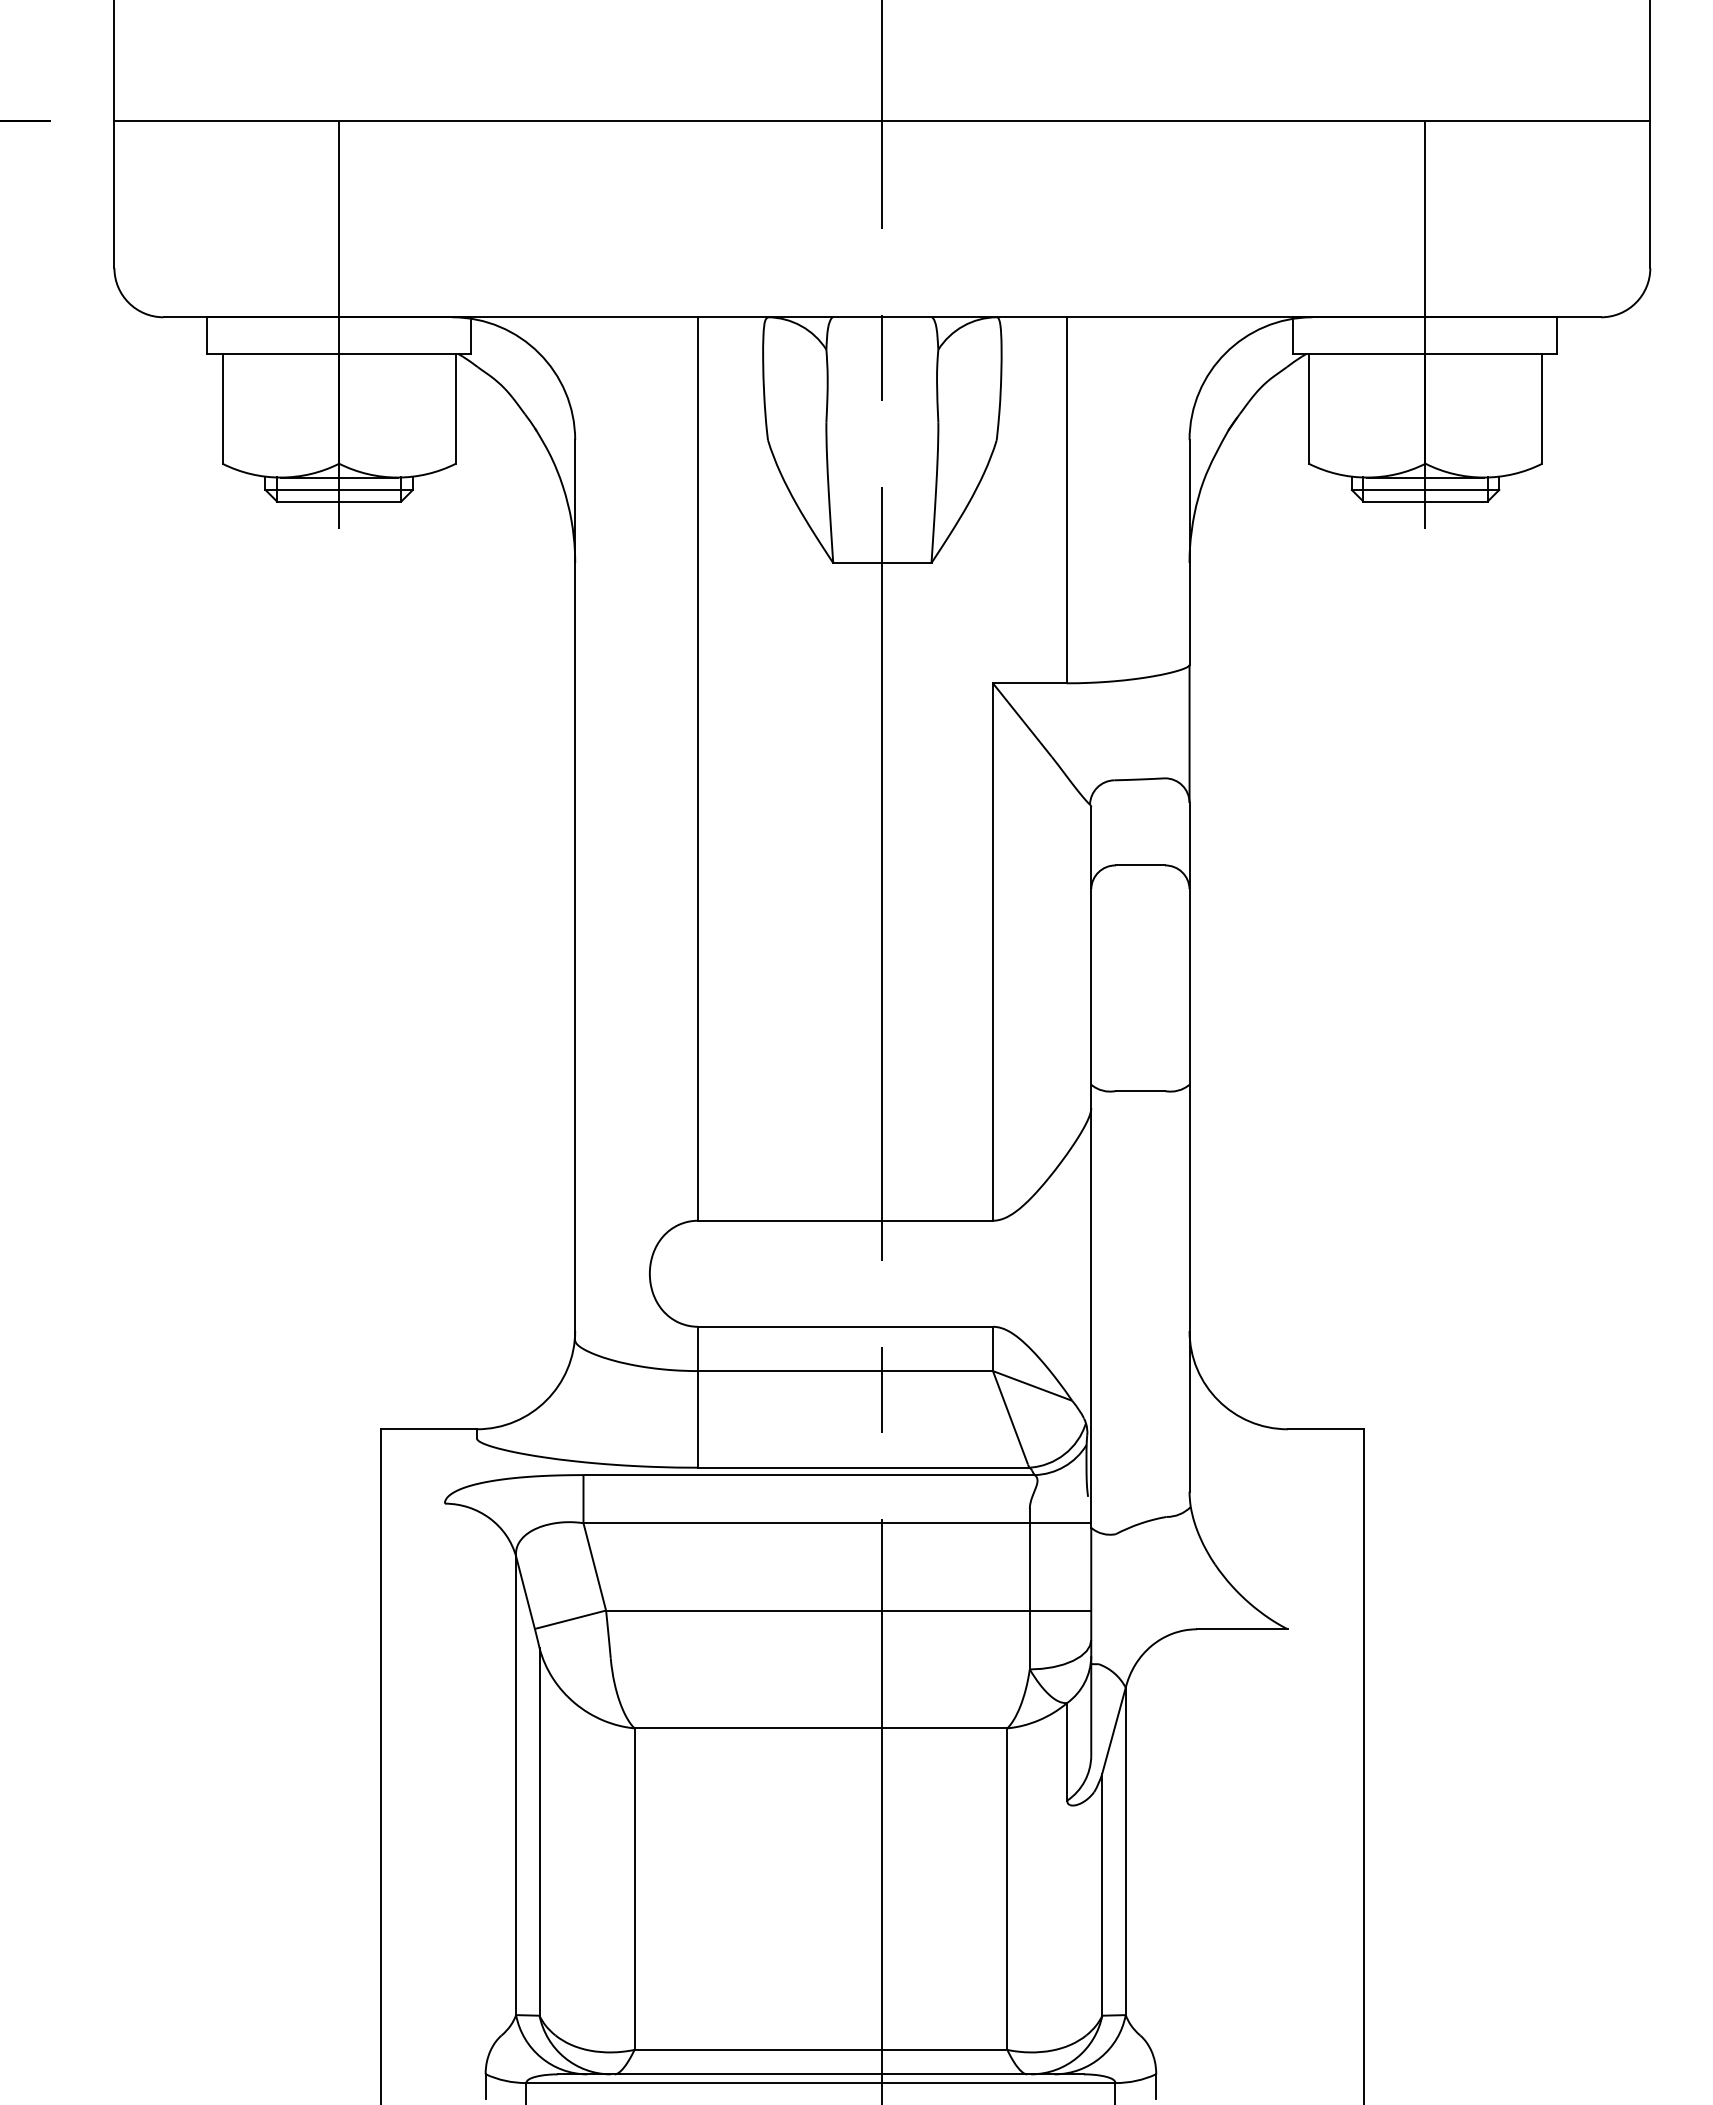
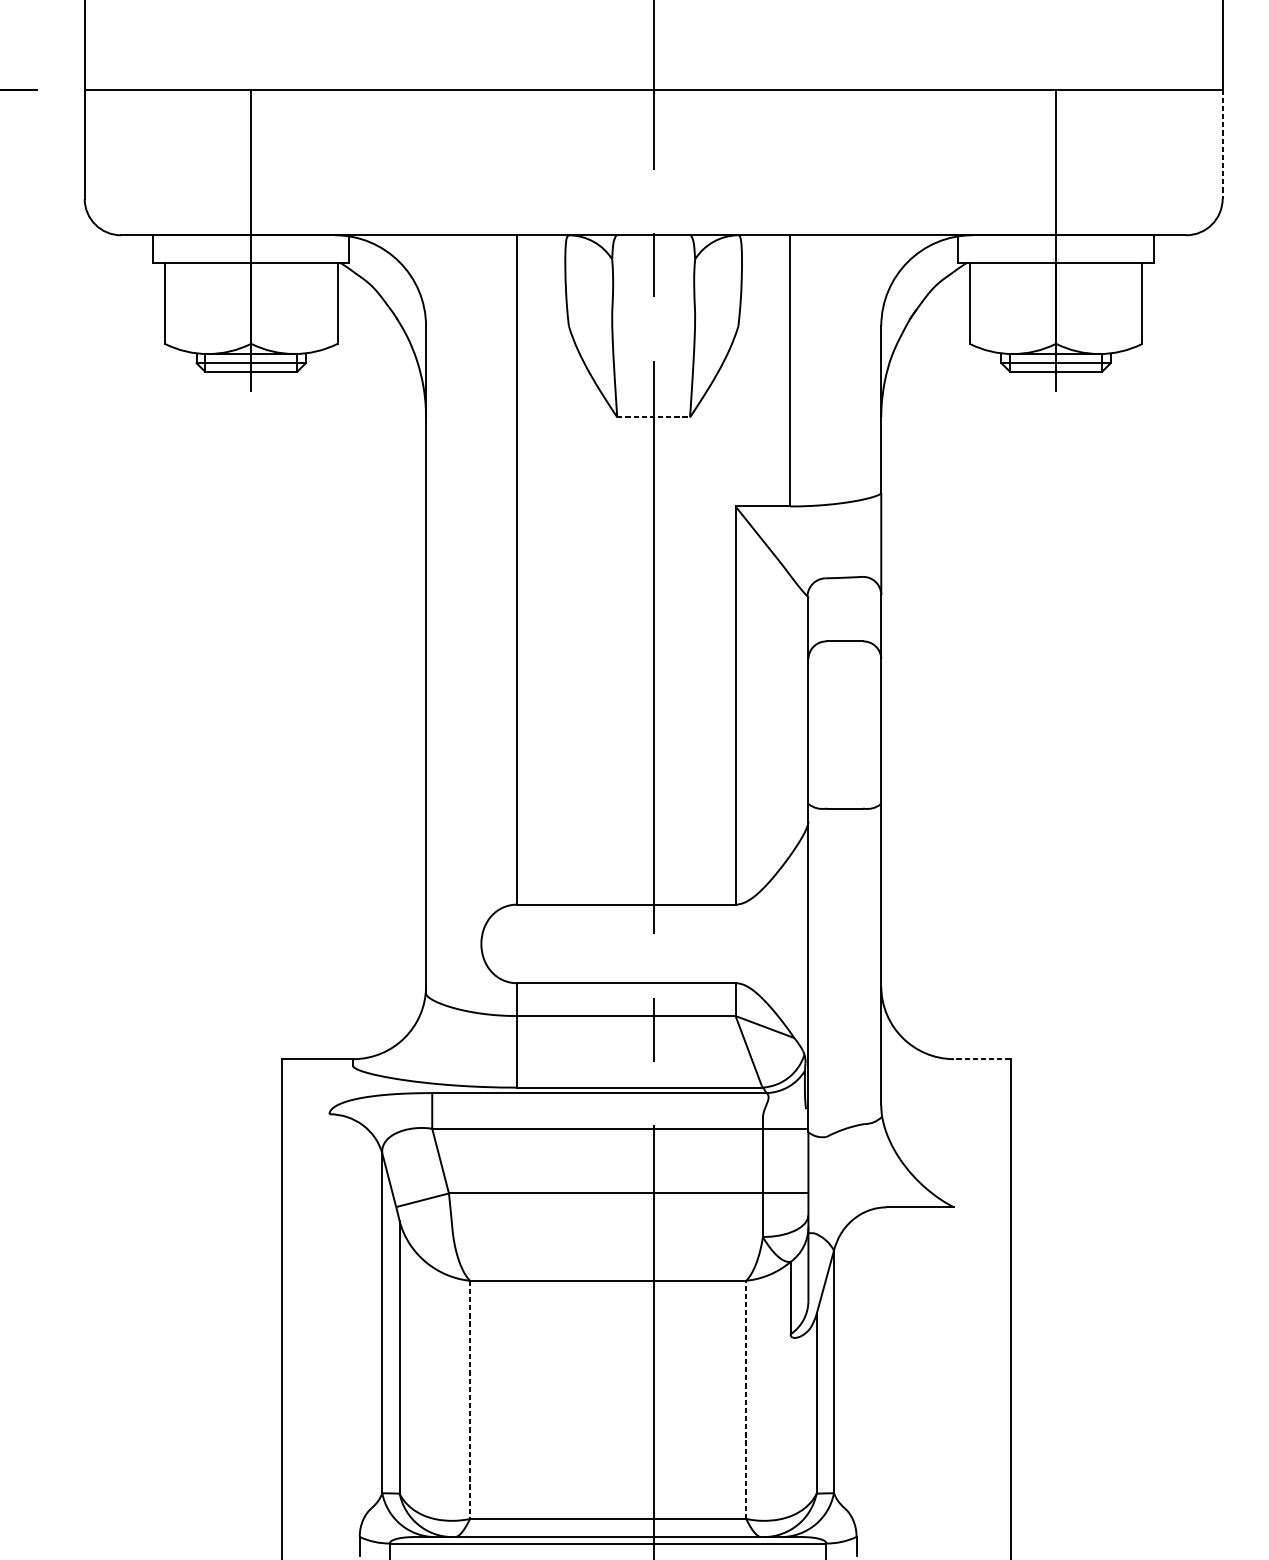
line: (1650, 194) -> (1222, 144), solid -> dashed
line: (882, 563) -> (653, 417), solid -> dashed
line: (1325, 1429) -> (981, 1059), solid -> dashed
line: (634, 1889) -> (470, 1400), solid -> dashed
line: (1007, 1889) -> (746, 1400), solid -> dashed

